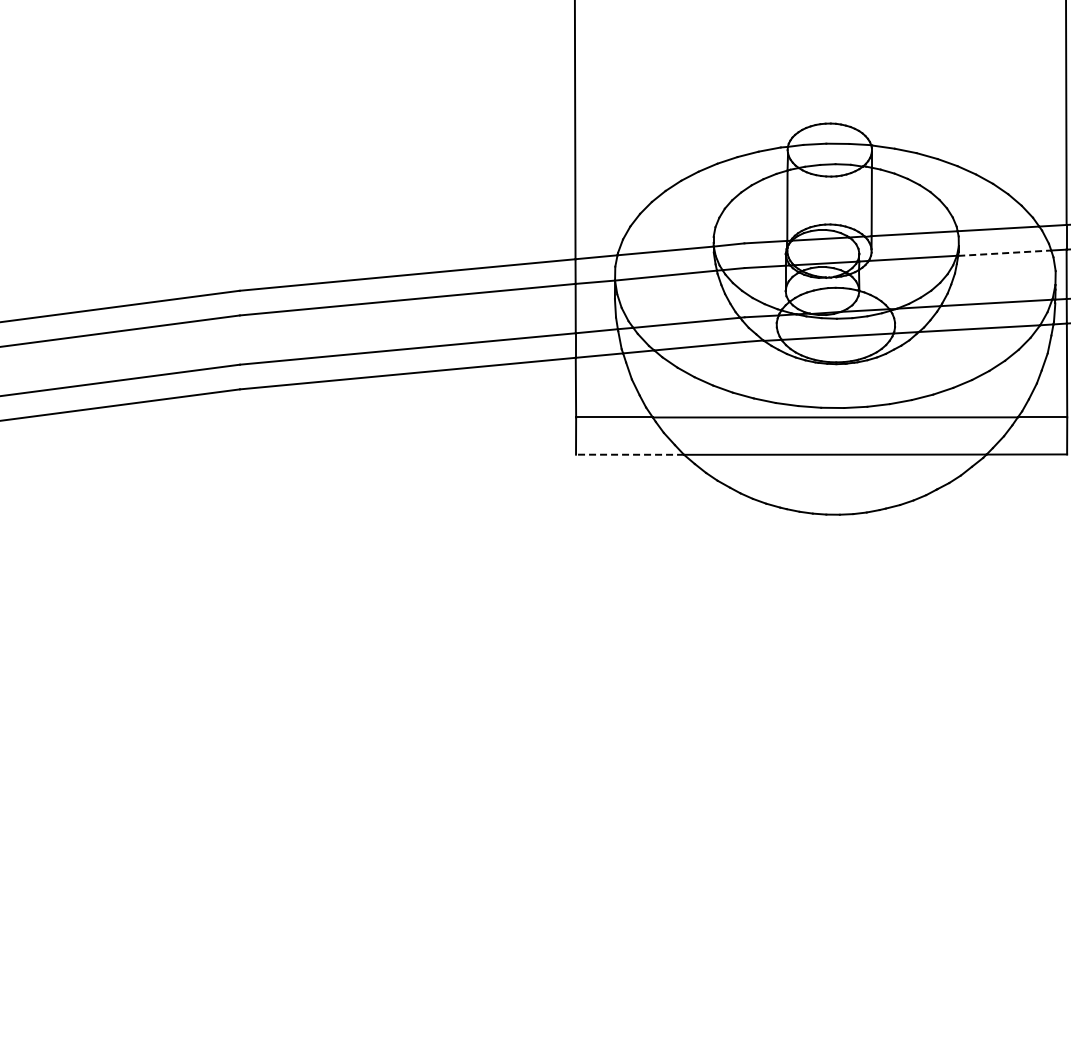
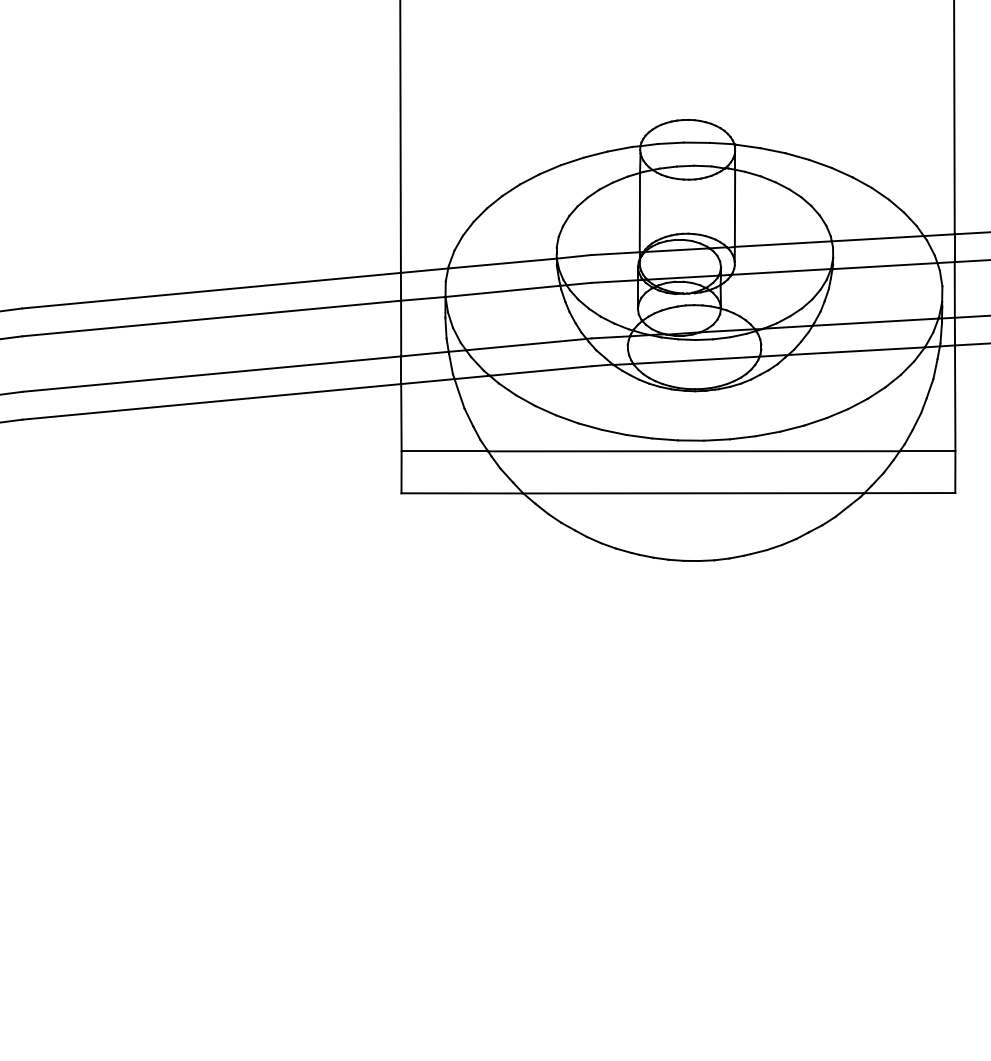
line: (1004, 253) -> (884, 266), dashed -> solid
line: (629, 454) -> (461, 493), dashed -> solid

